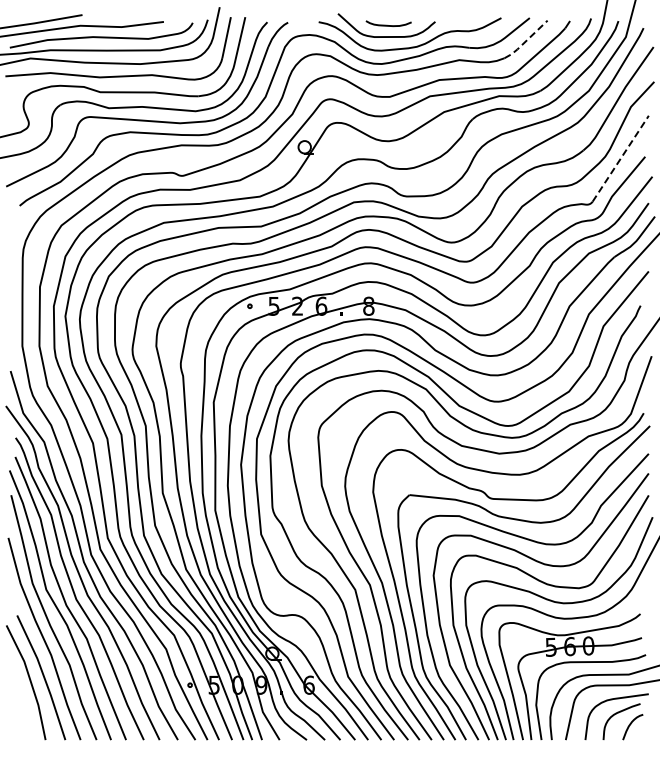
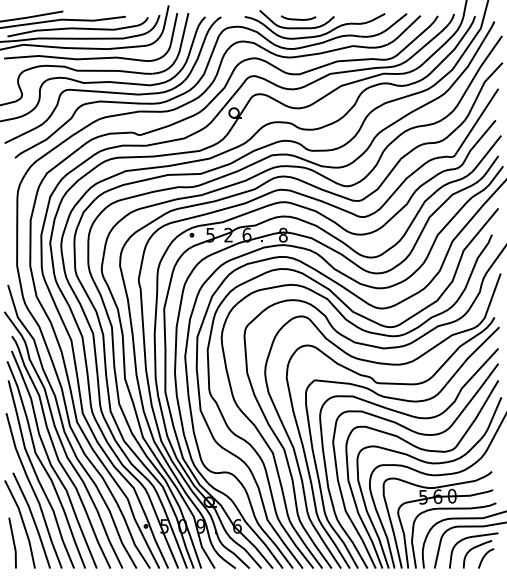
line: (526, 41) -> (404, 31), dashed -> solid
line: (621, 157) -> (477, 120), dashed -> solid
line: (17, 706) -> (13, 542), added

